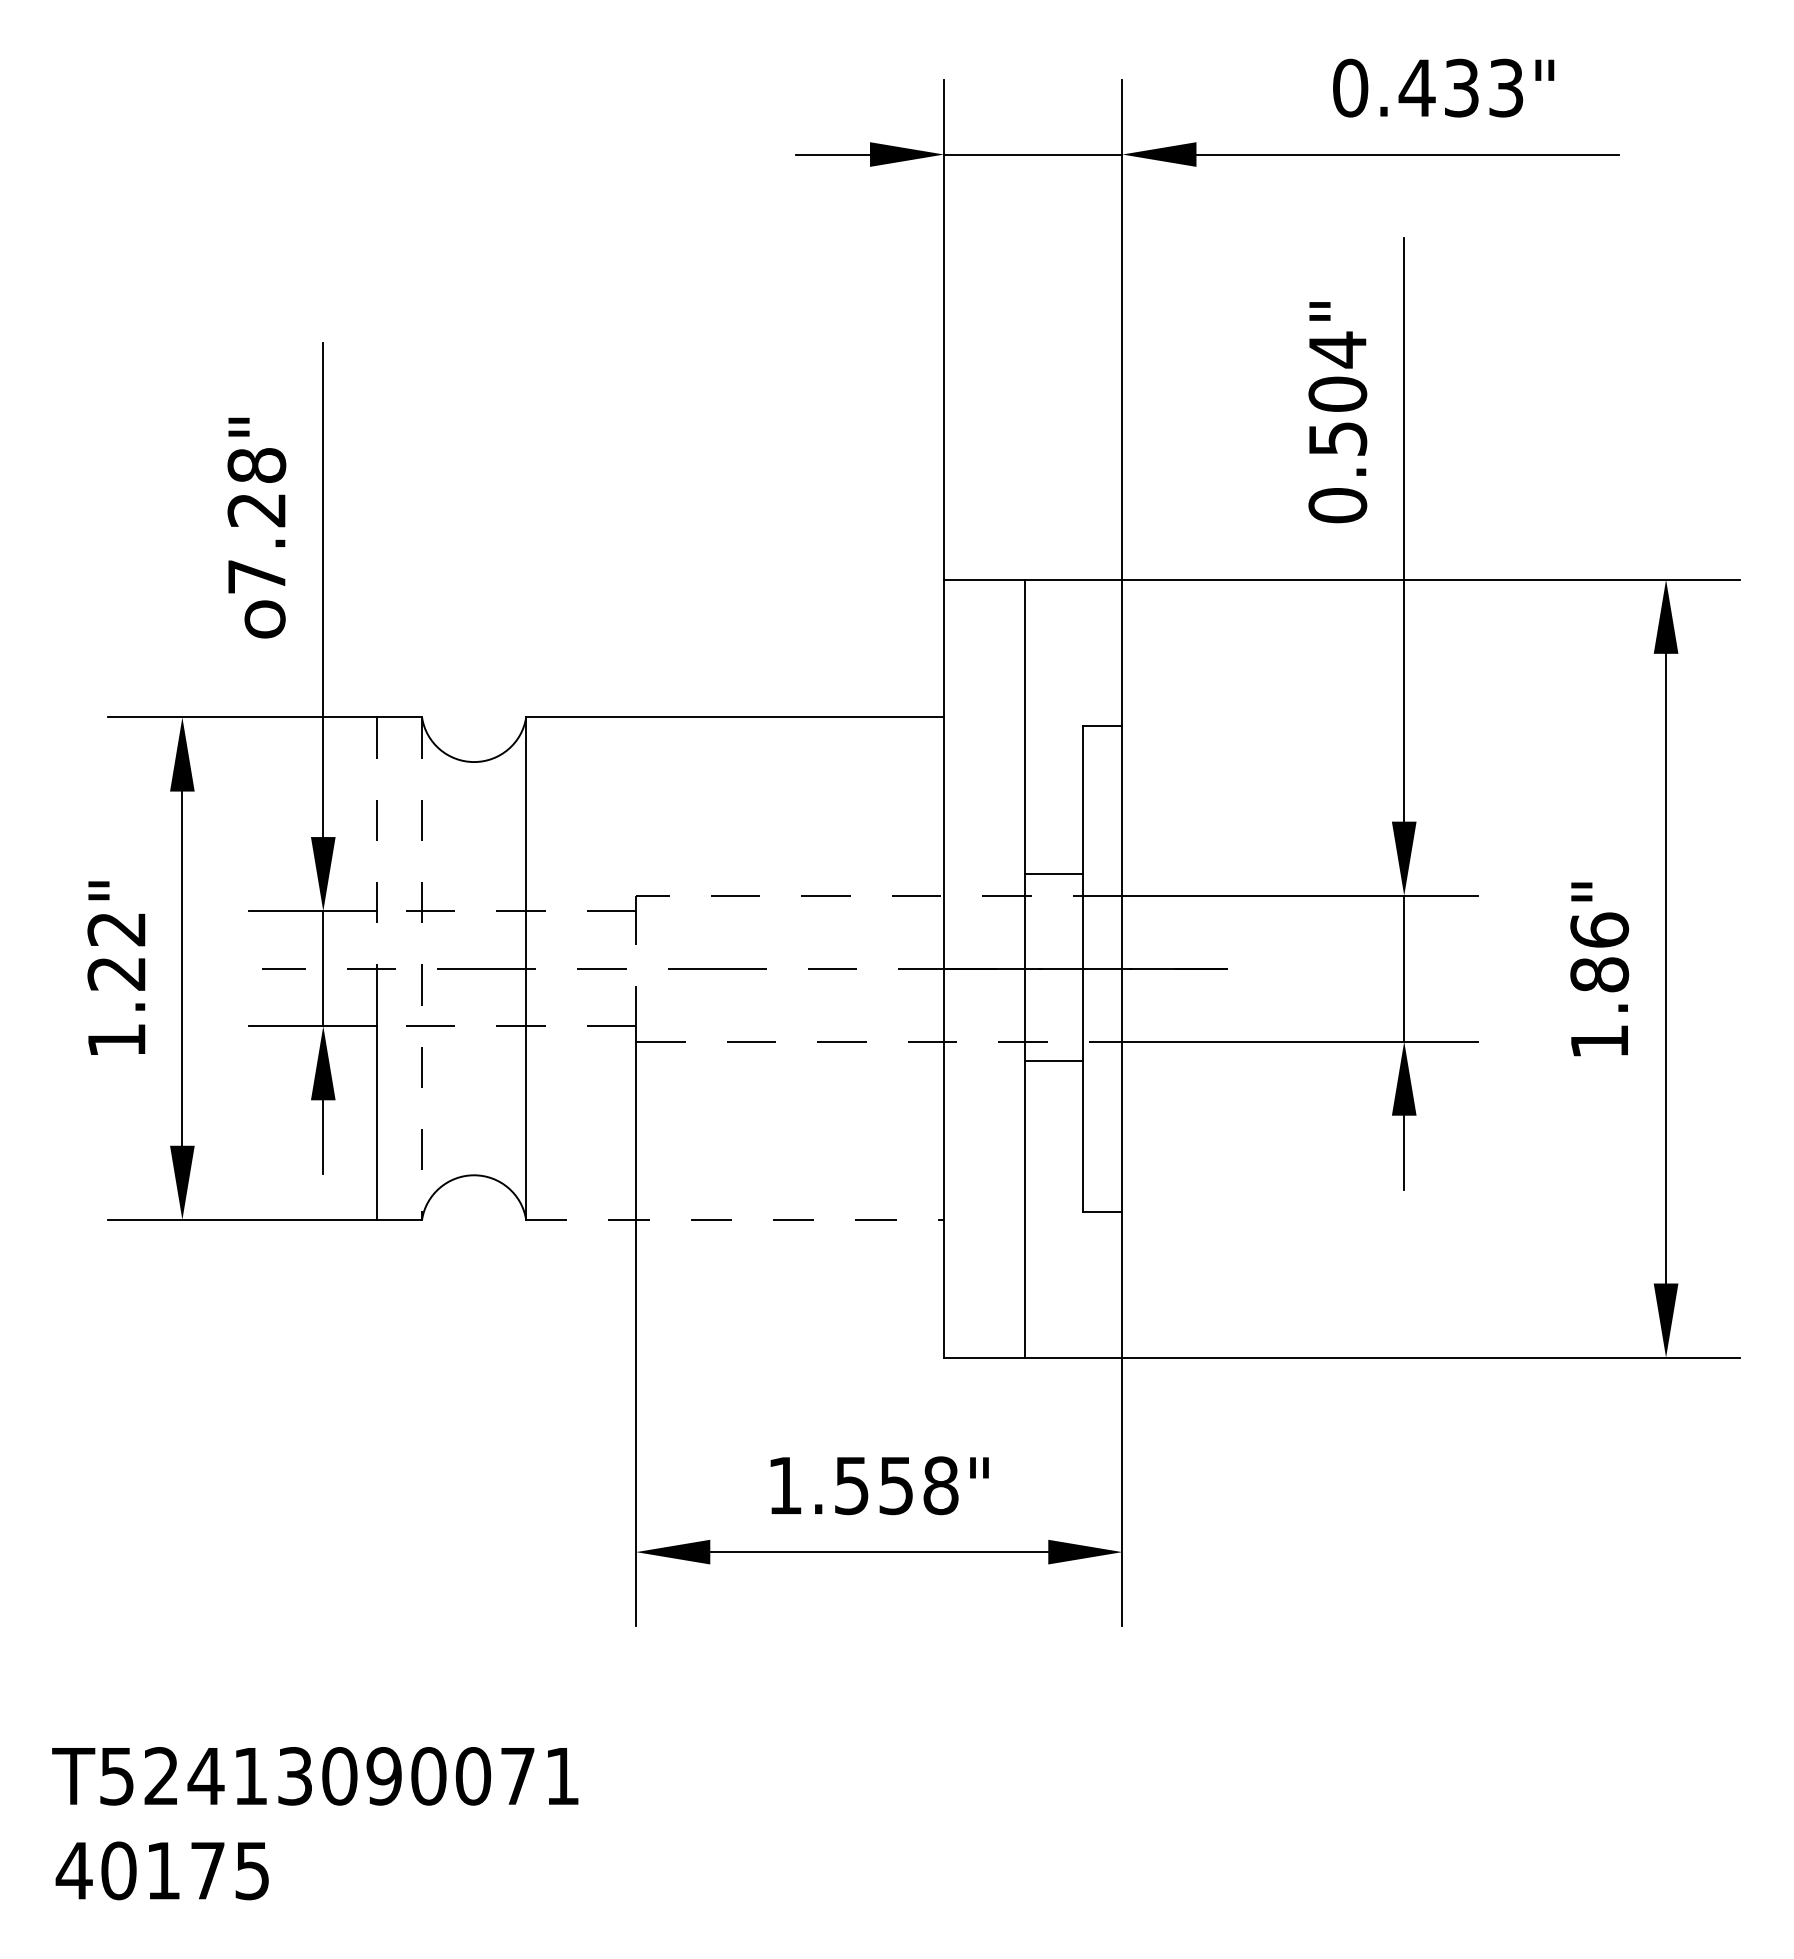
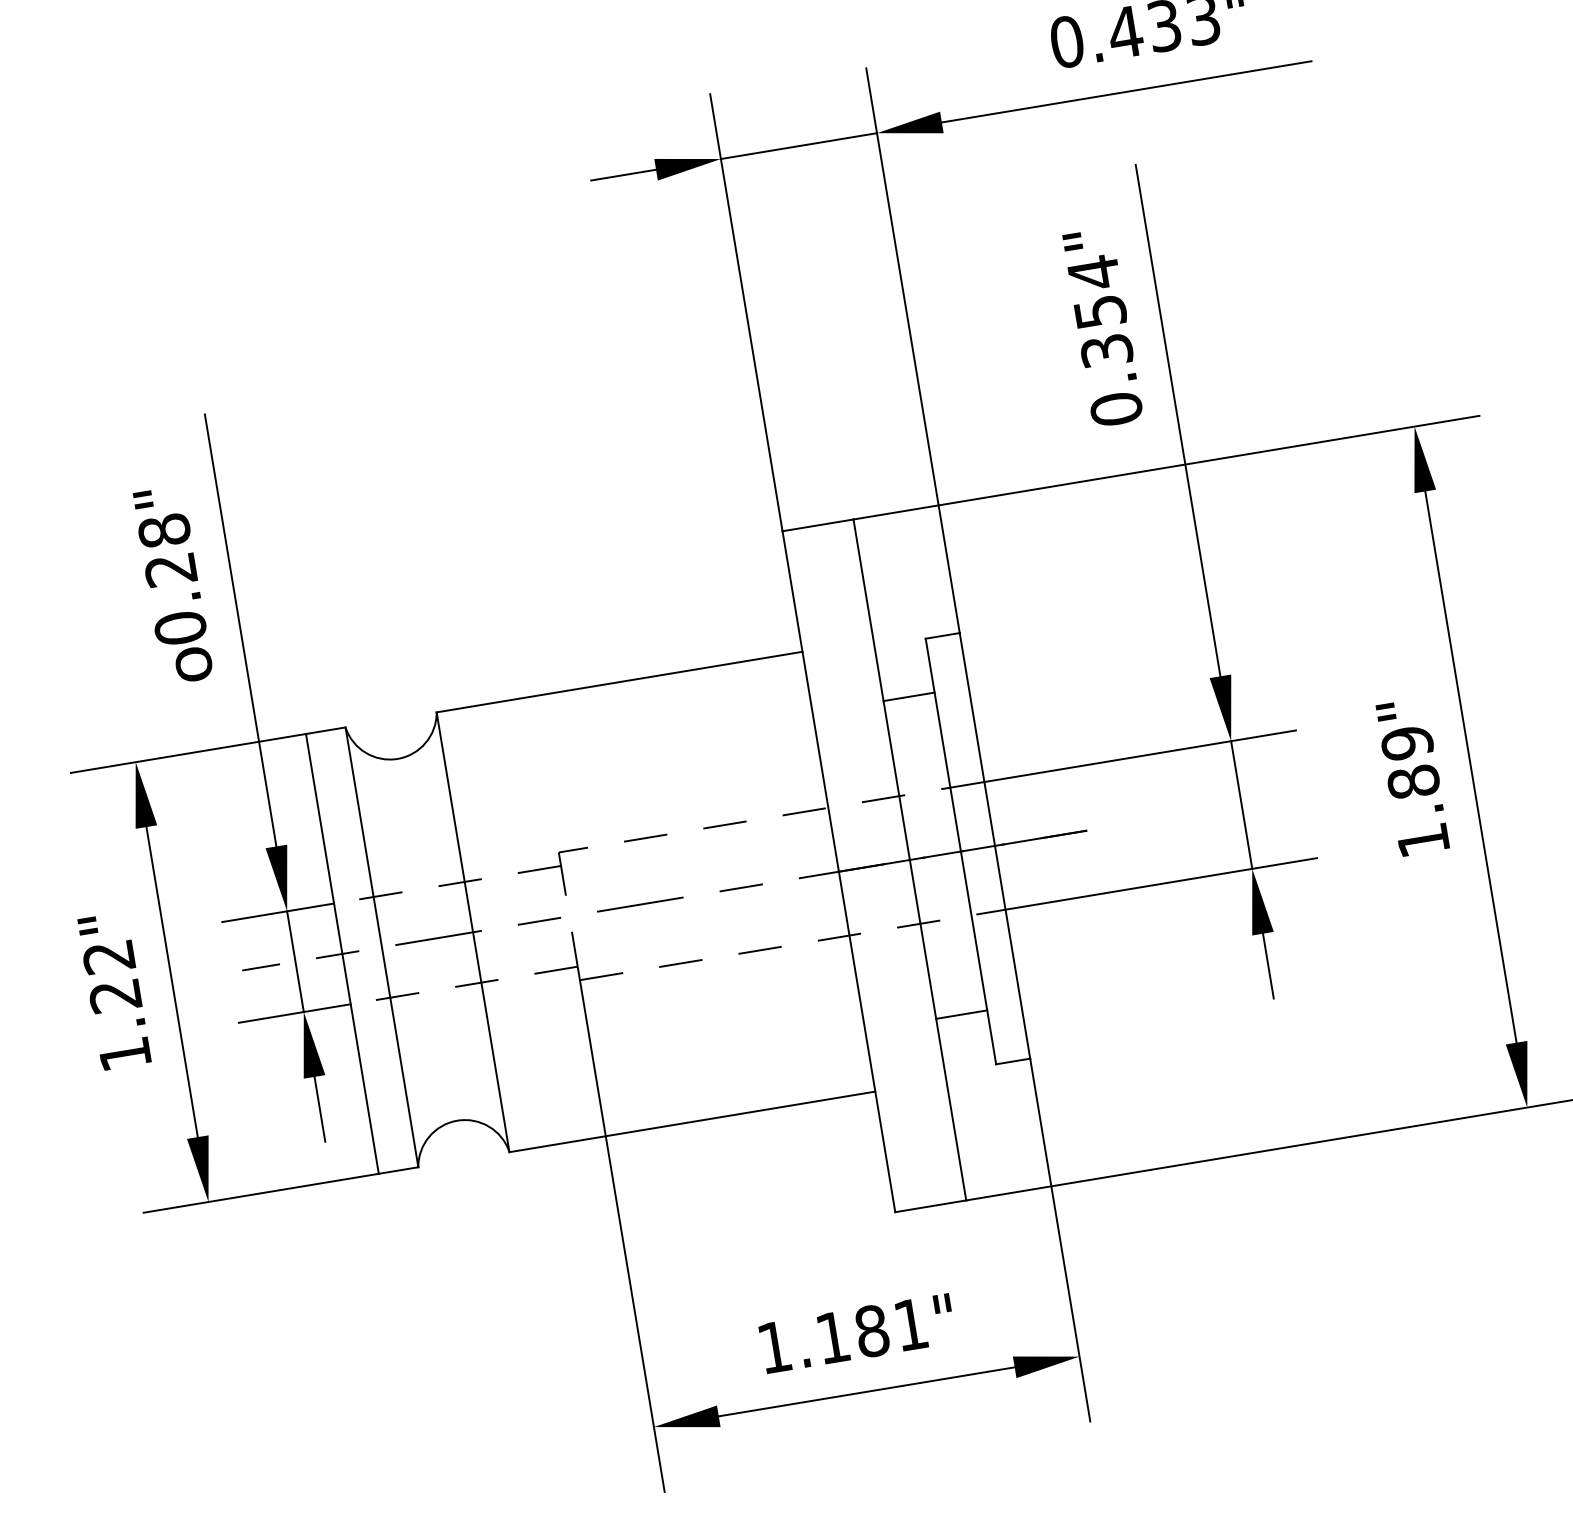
text: (1337, 415) -> (1103, 330), 0.504" -> 0.354"
text: (256, 576) -> (180, 628), 7.28" -> 0.28"
line: (376, 843) -> (323, 844), dashed -> solid
line: (1054, 874) -> (909, 697), moved
text: (1599, 930) -> (1407, 743), 1.86" -> 1.89"
line: (422, 969) -> (382, 948), dashed -> solid
line: (1054, 1061) -> (961, 1014), moved
line: (735, 1219) -> (692, 1121), dashed -> solid
text: (896, 1485) -> (872, 1331), 1.558" -> 1.181"

